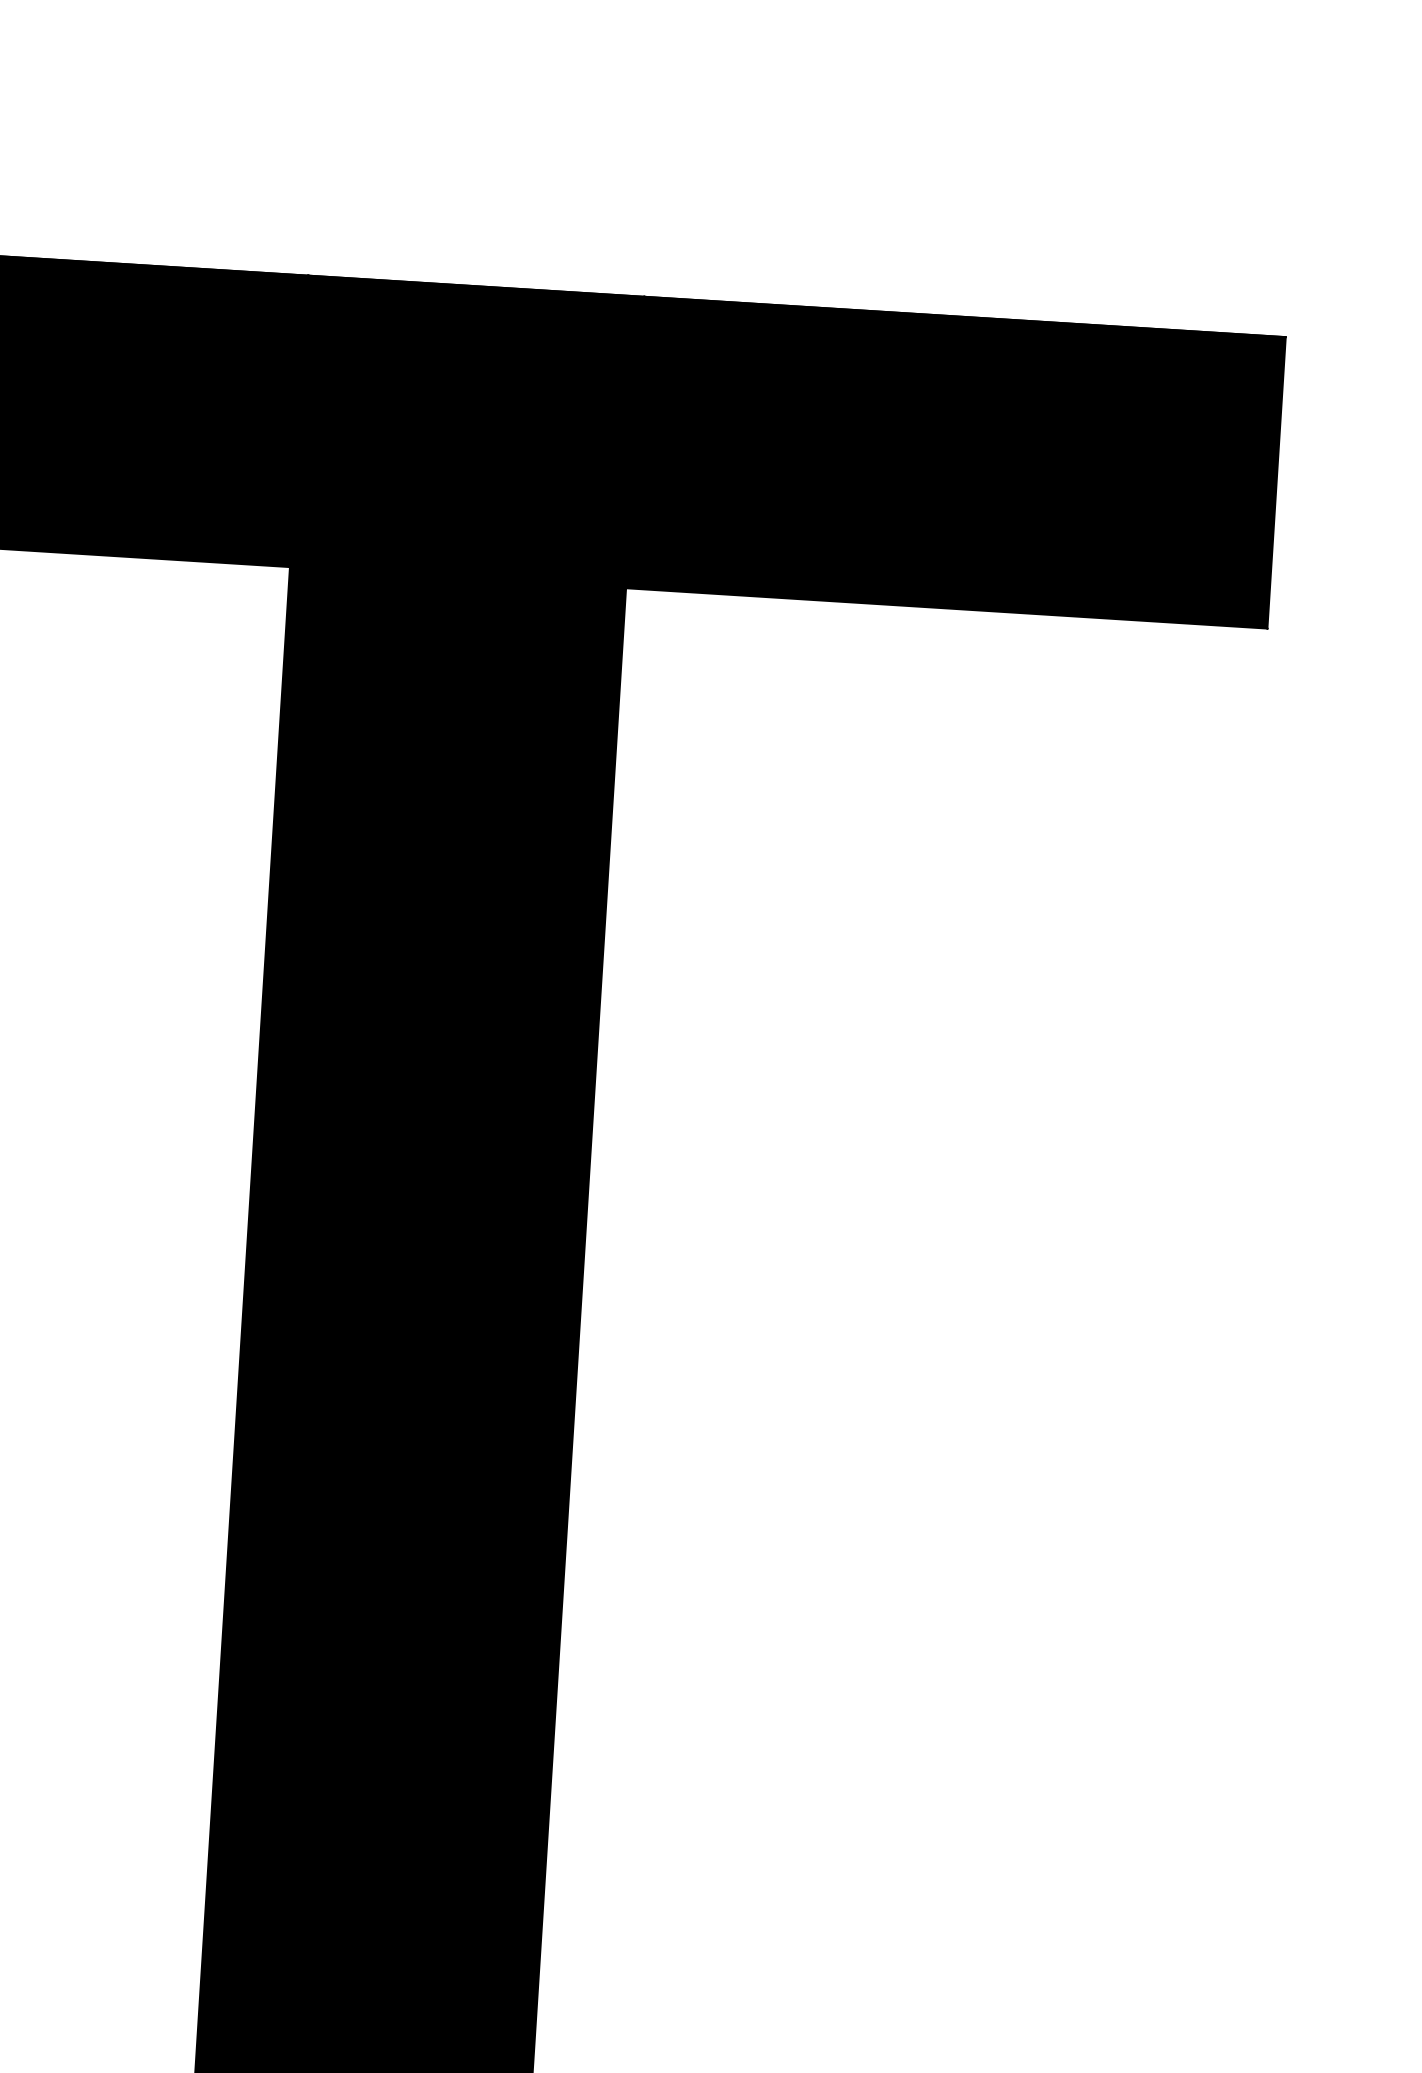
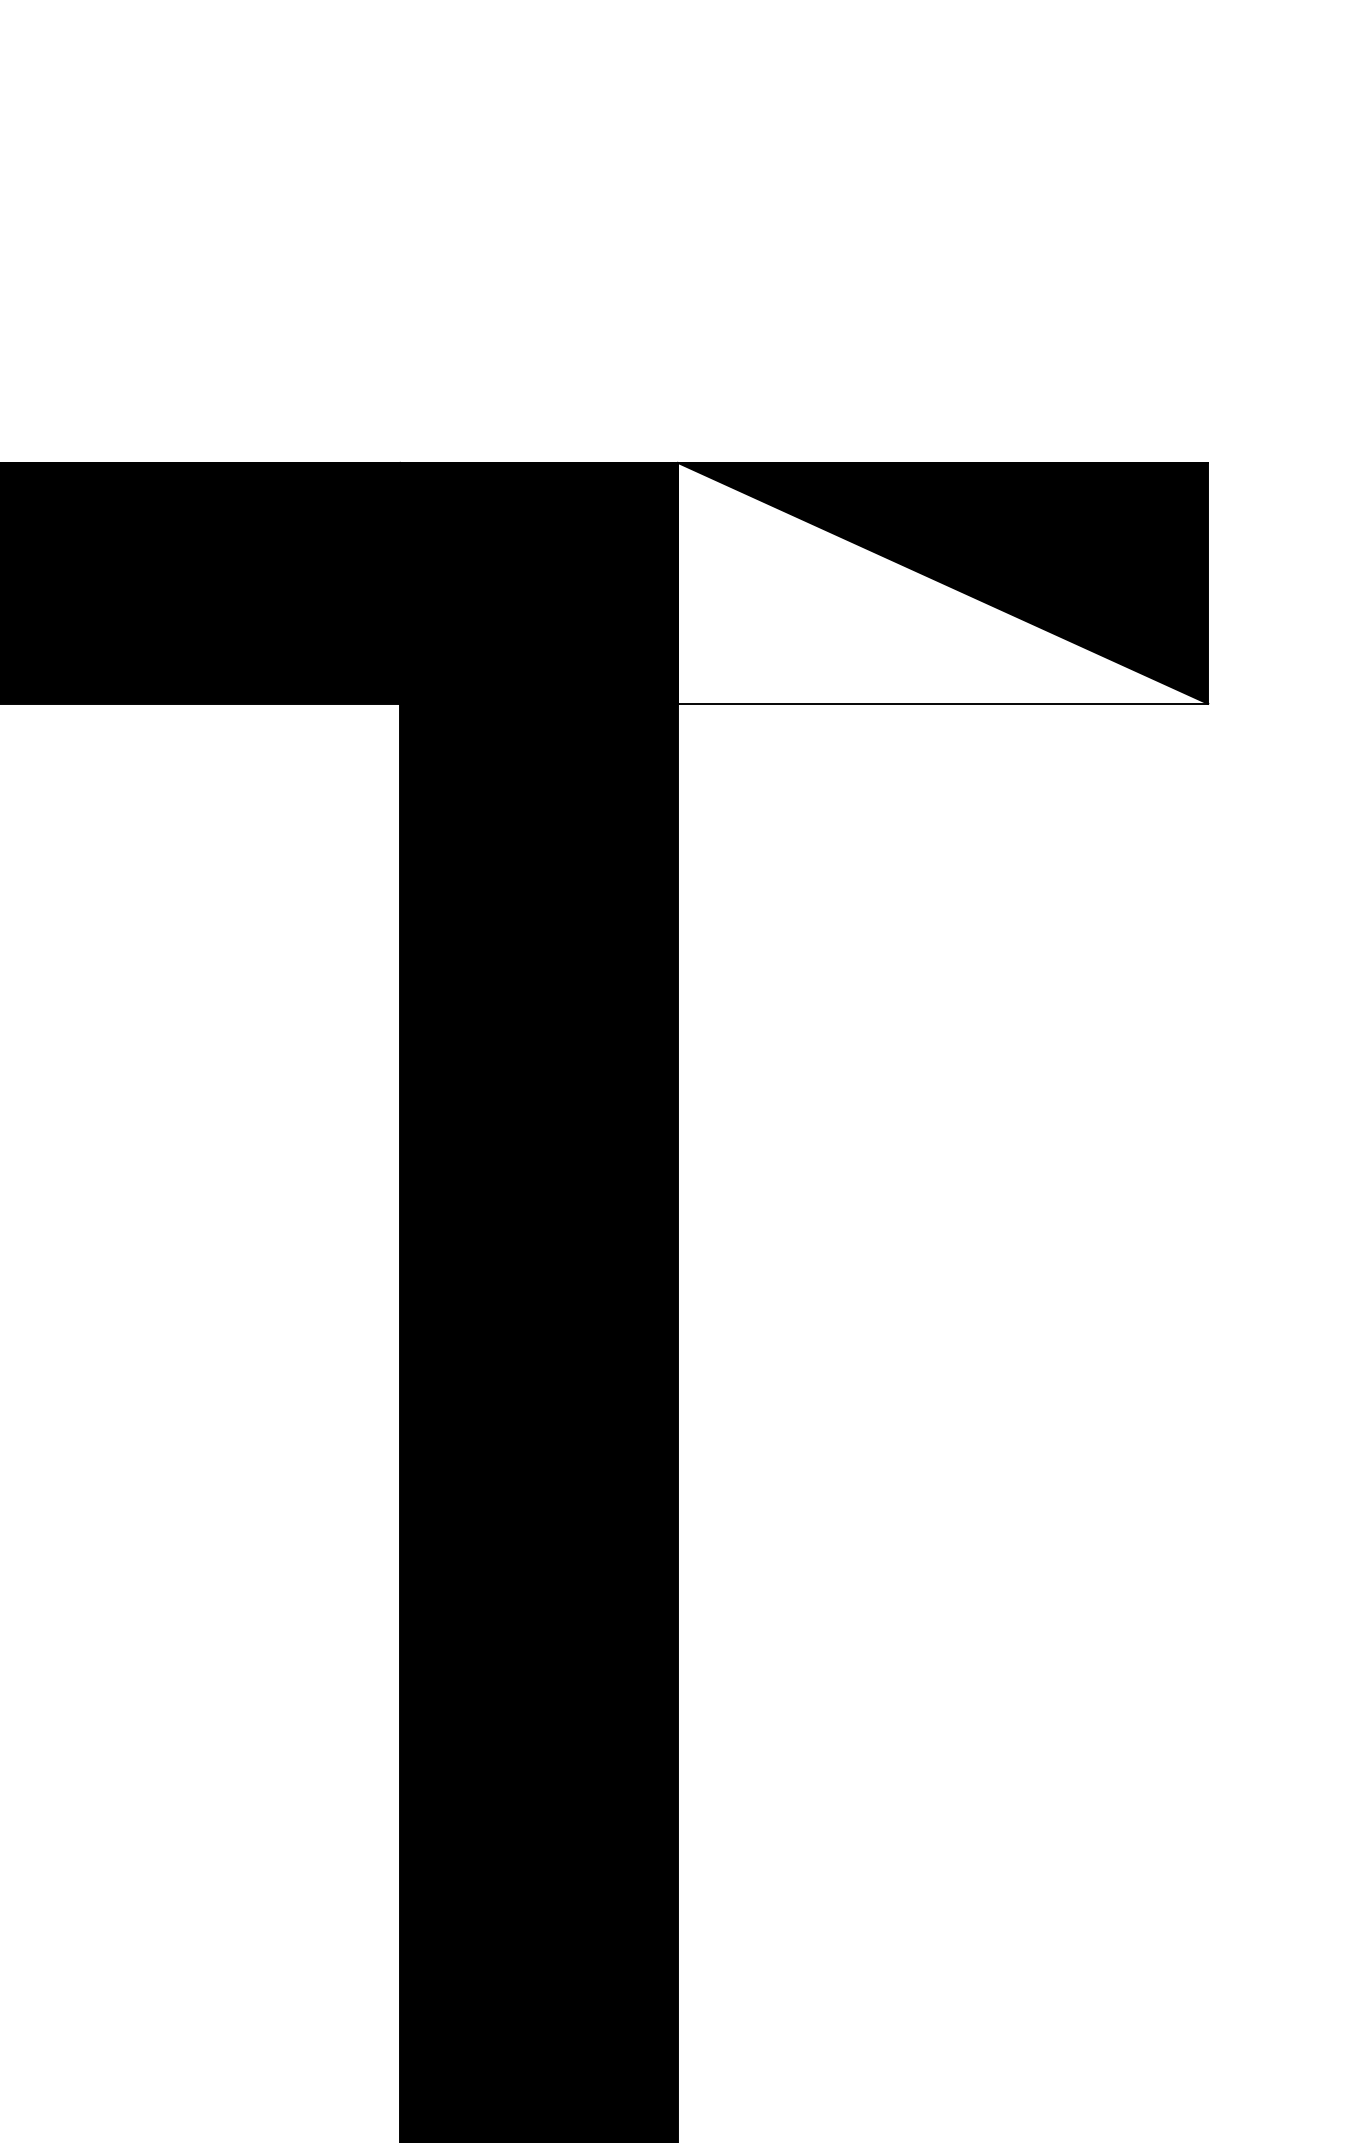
fill: (955, 461) -> (942, 582), removed

